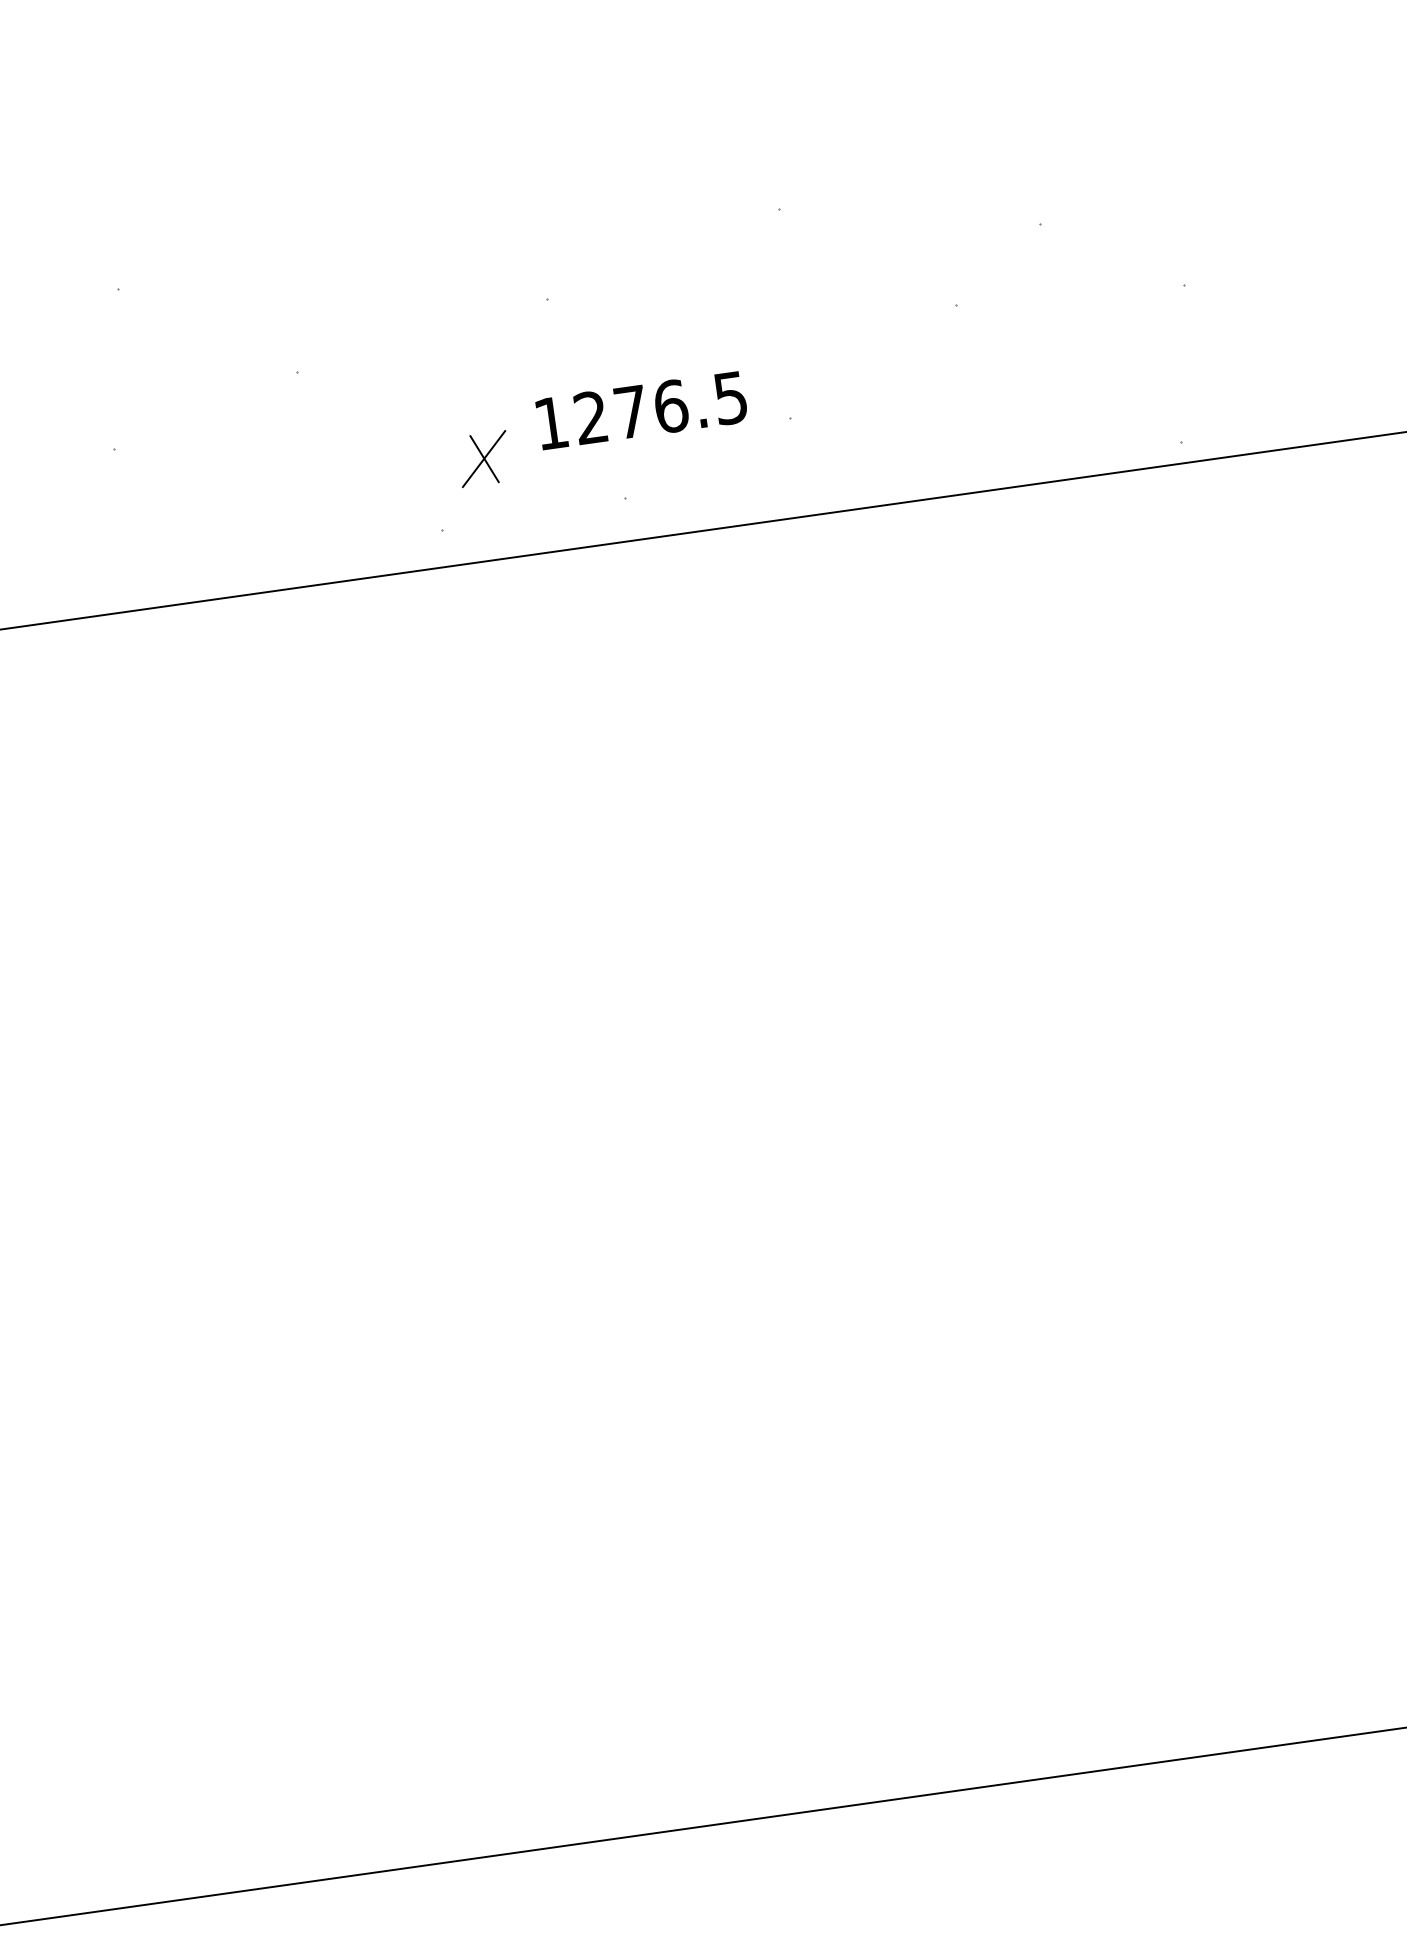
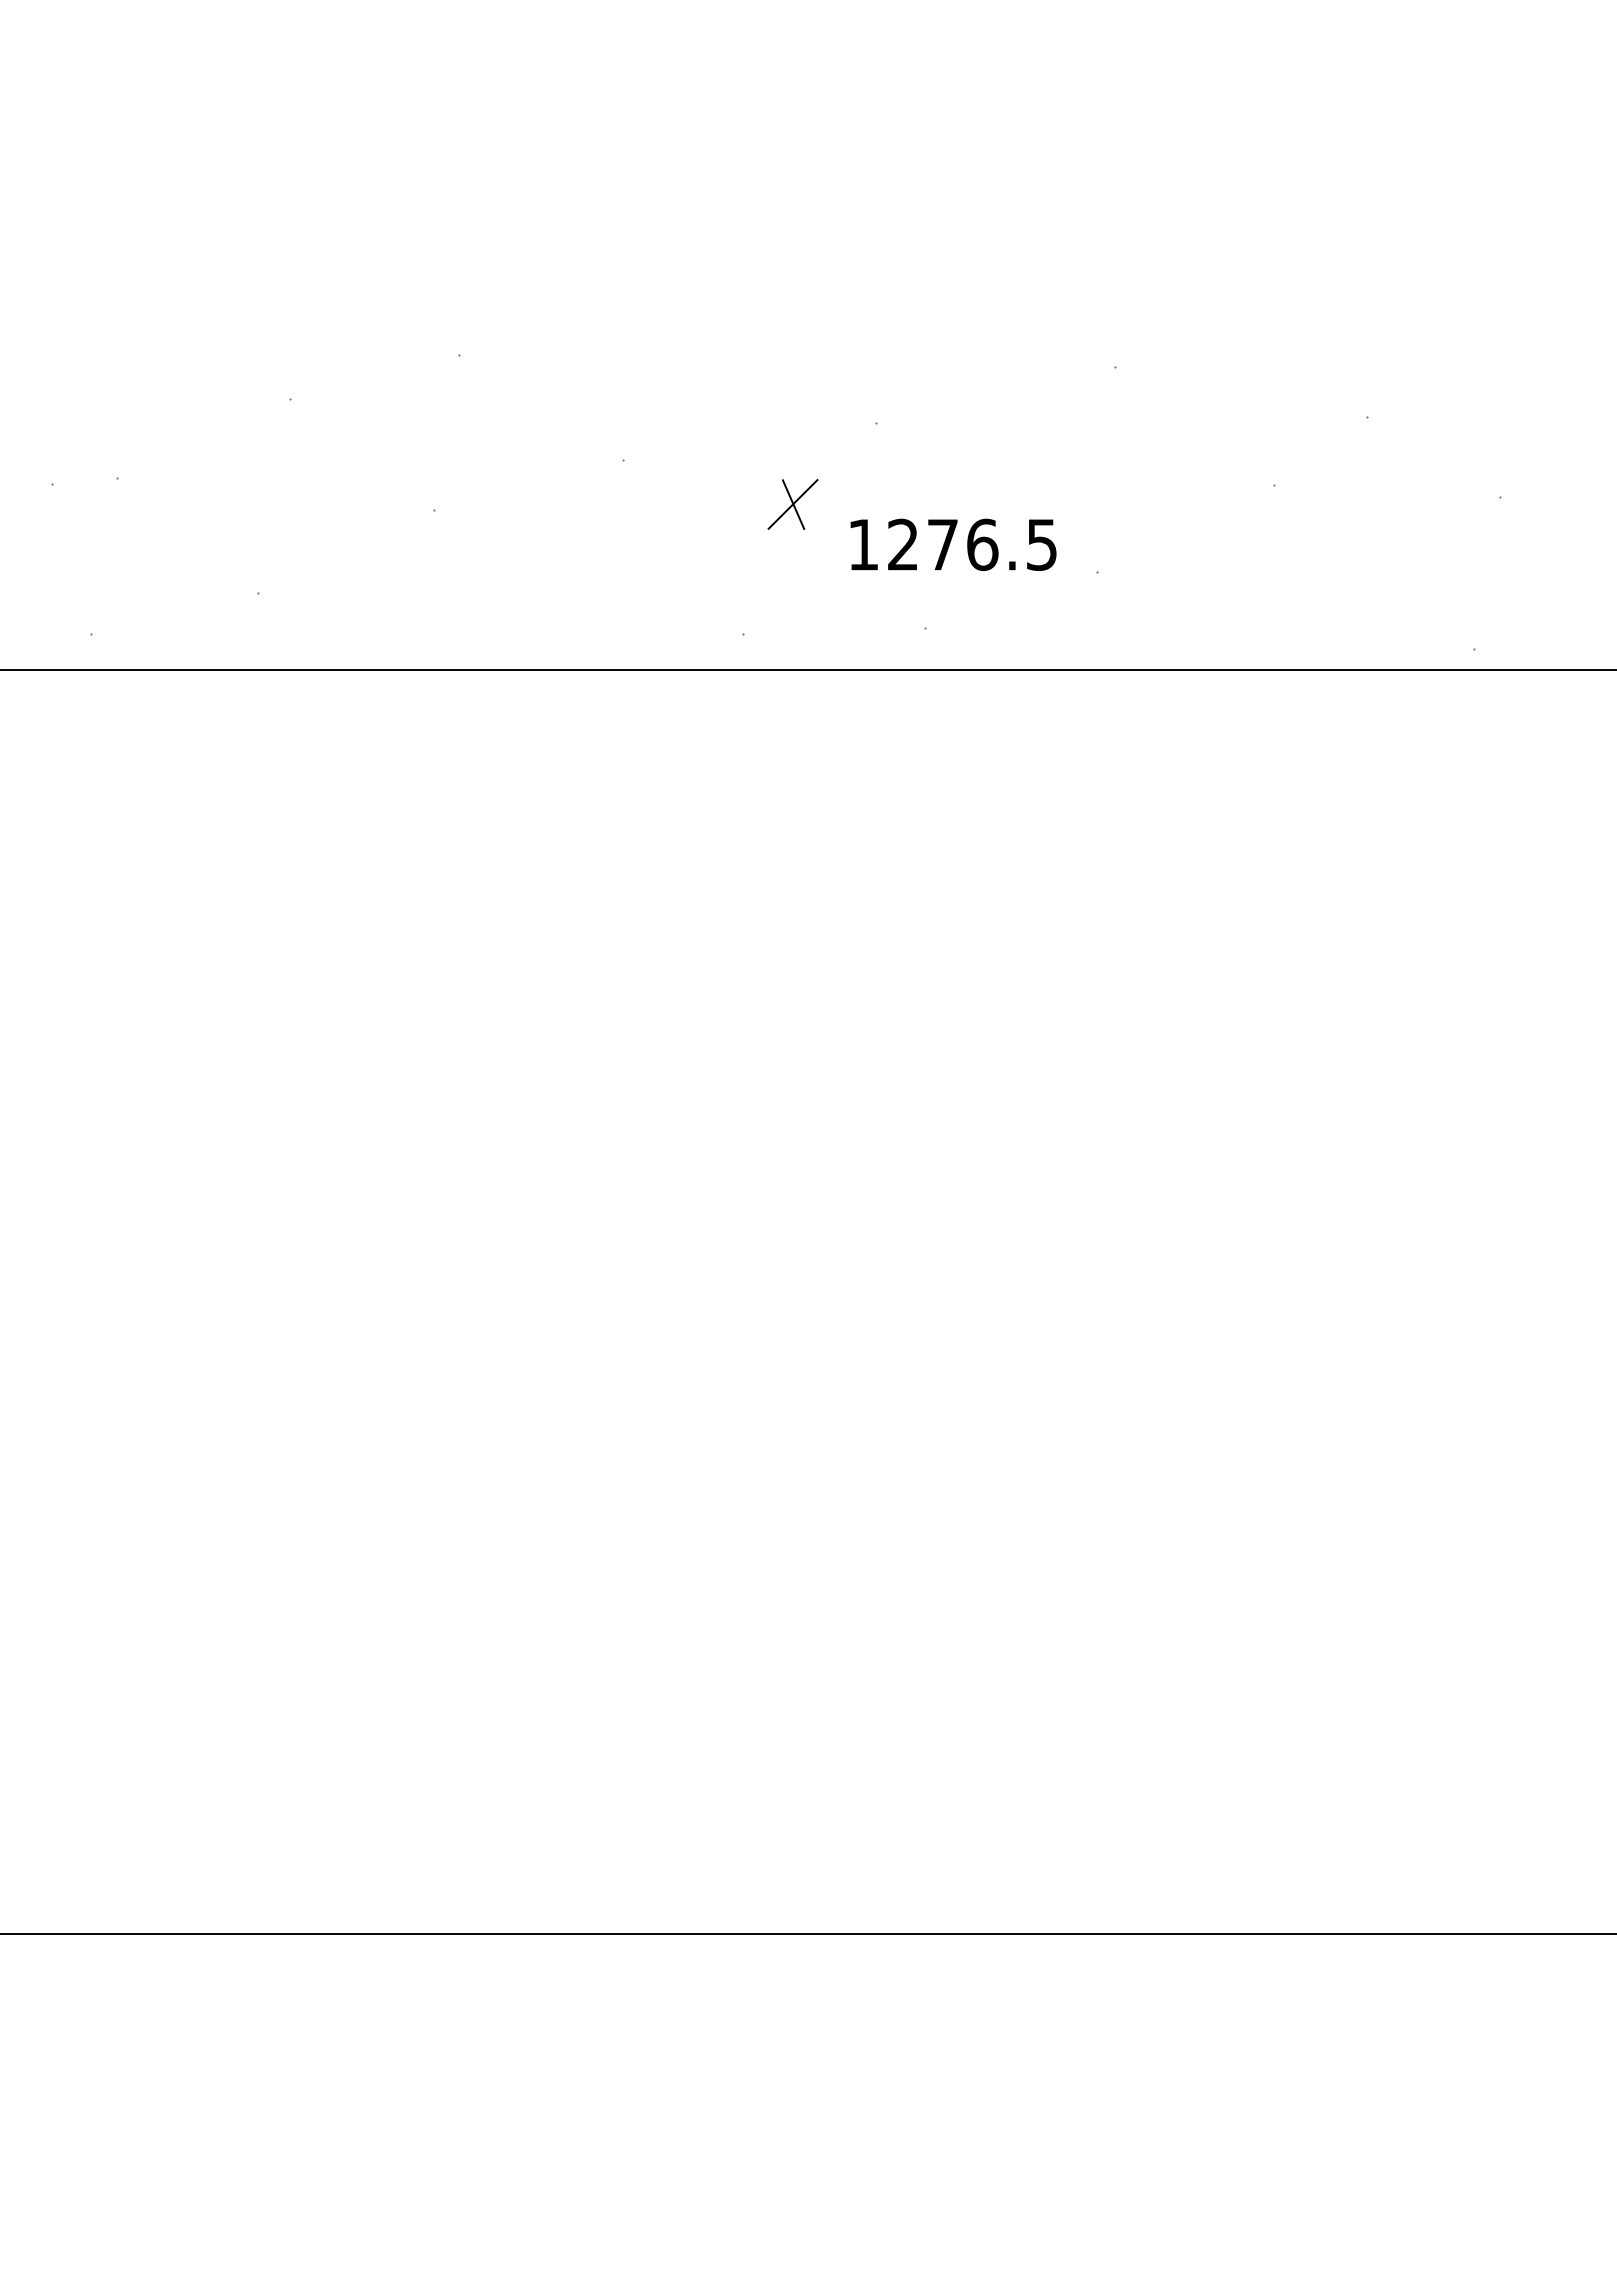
part: (483, 459) -> (792, 504), moved

